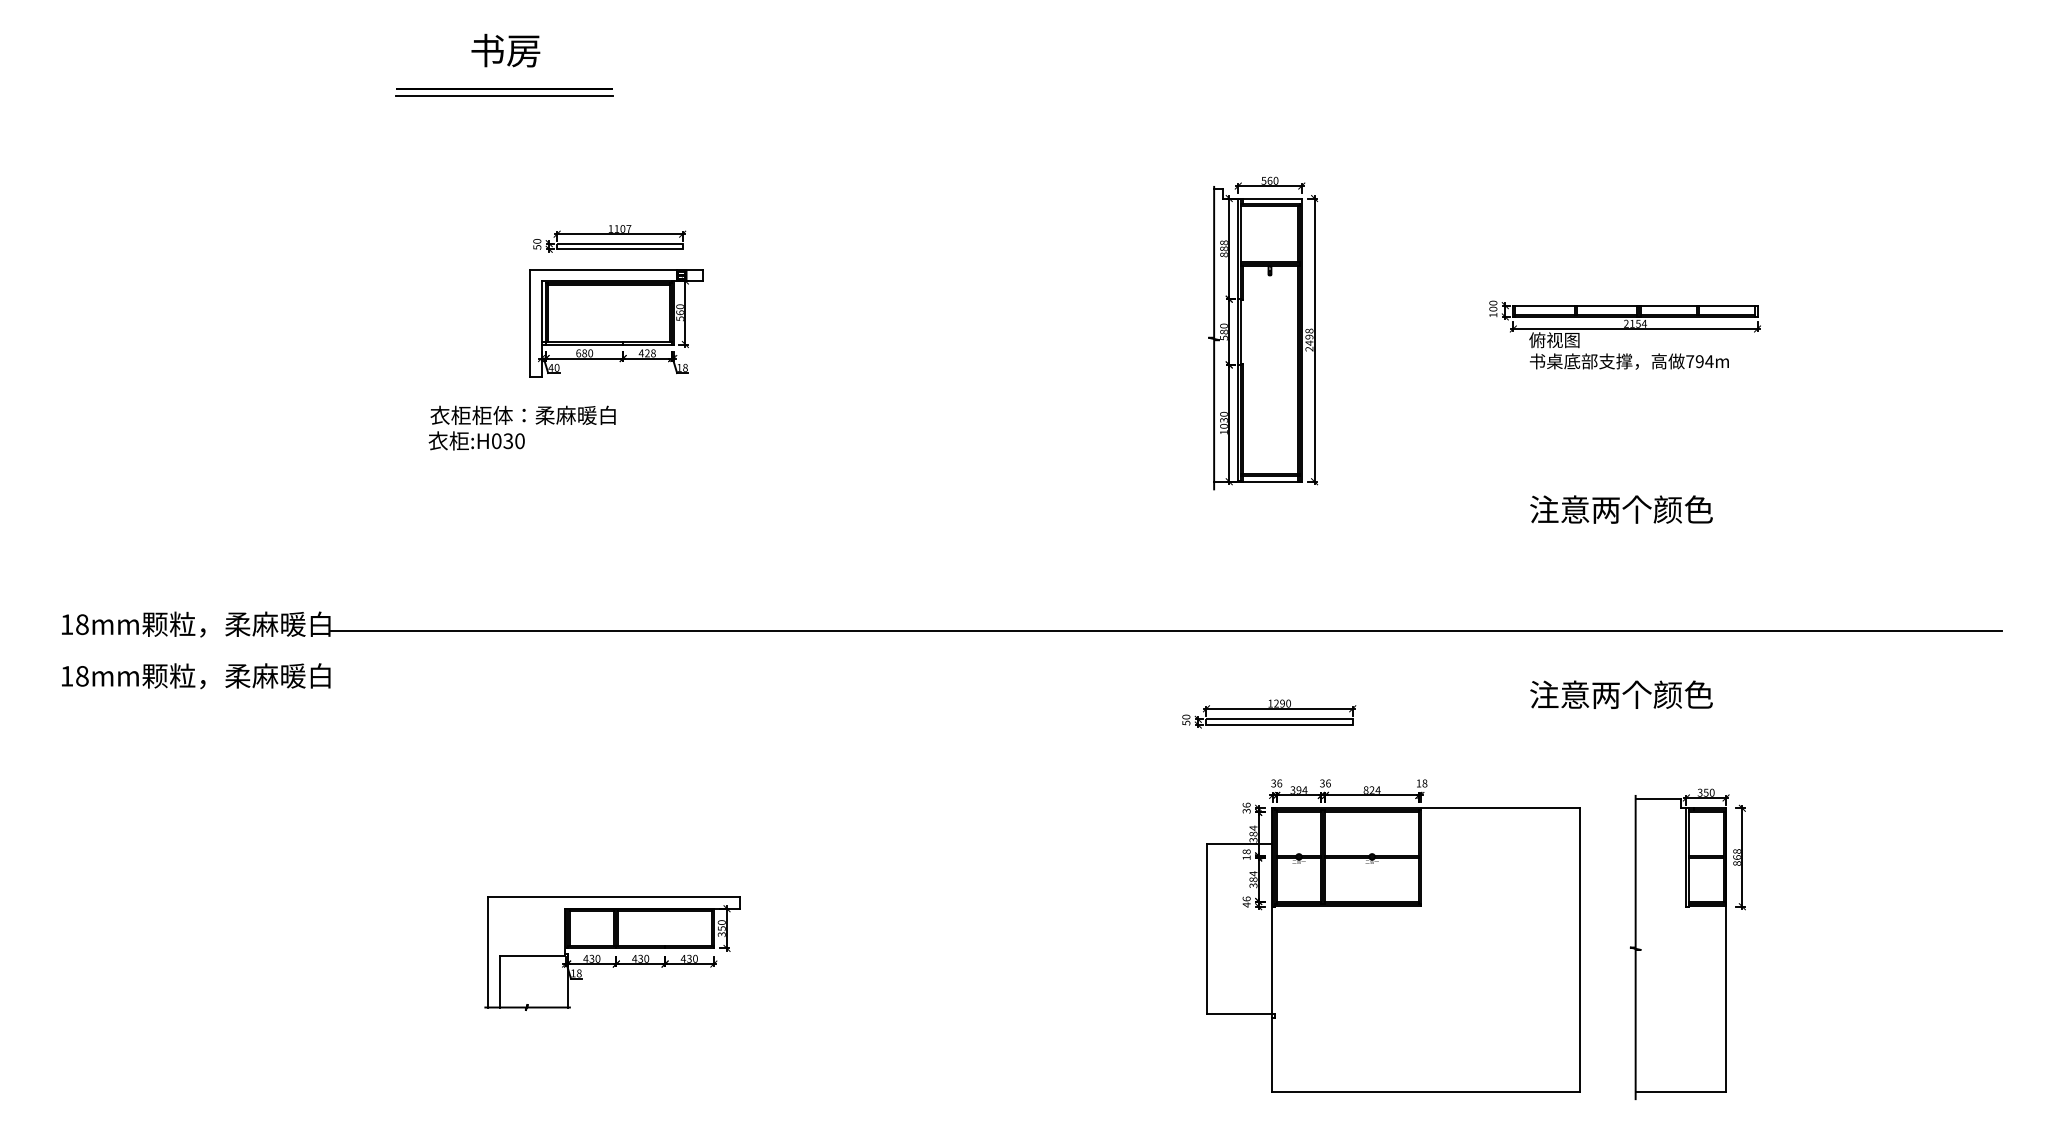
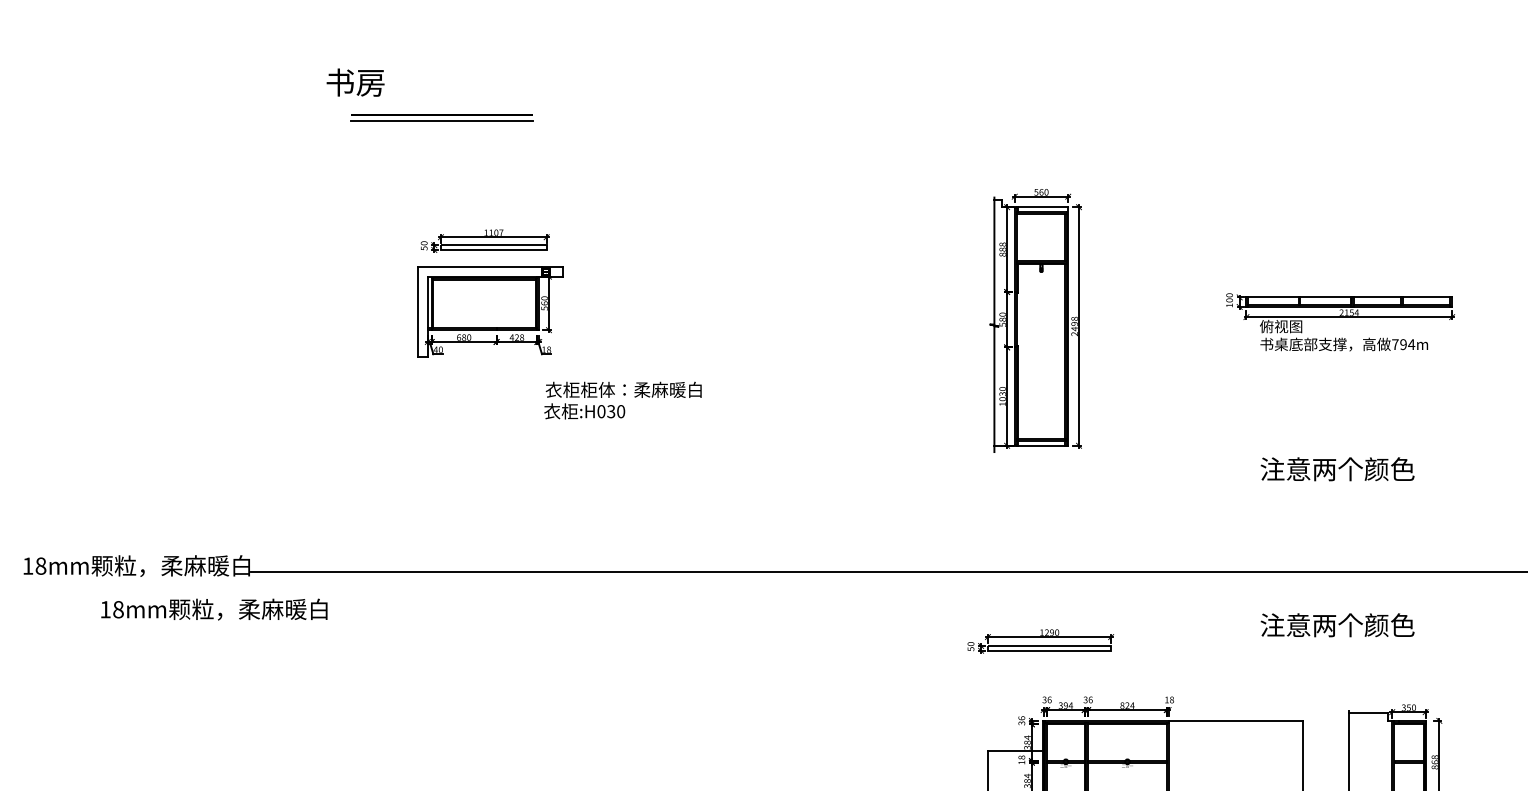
text: (505, 50) -> (355, 82), moved
part: (504, 92) -> (442, 117), moved
text: (521, 427) -> (622, 400), moved
text: (196, 676) -> (214, 609), moved

